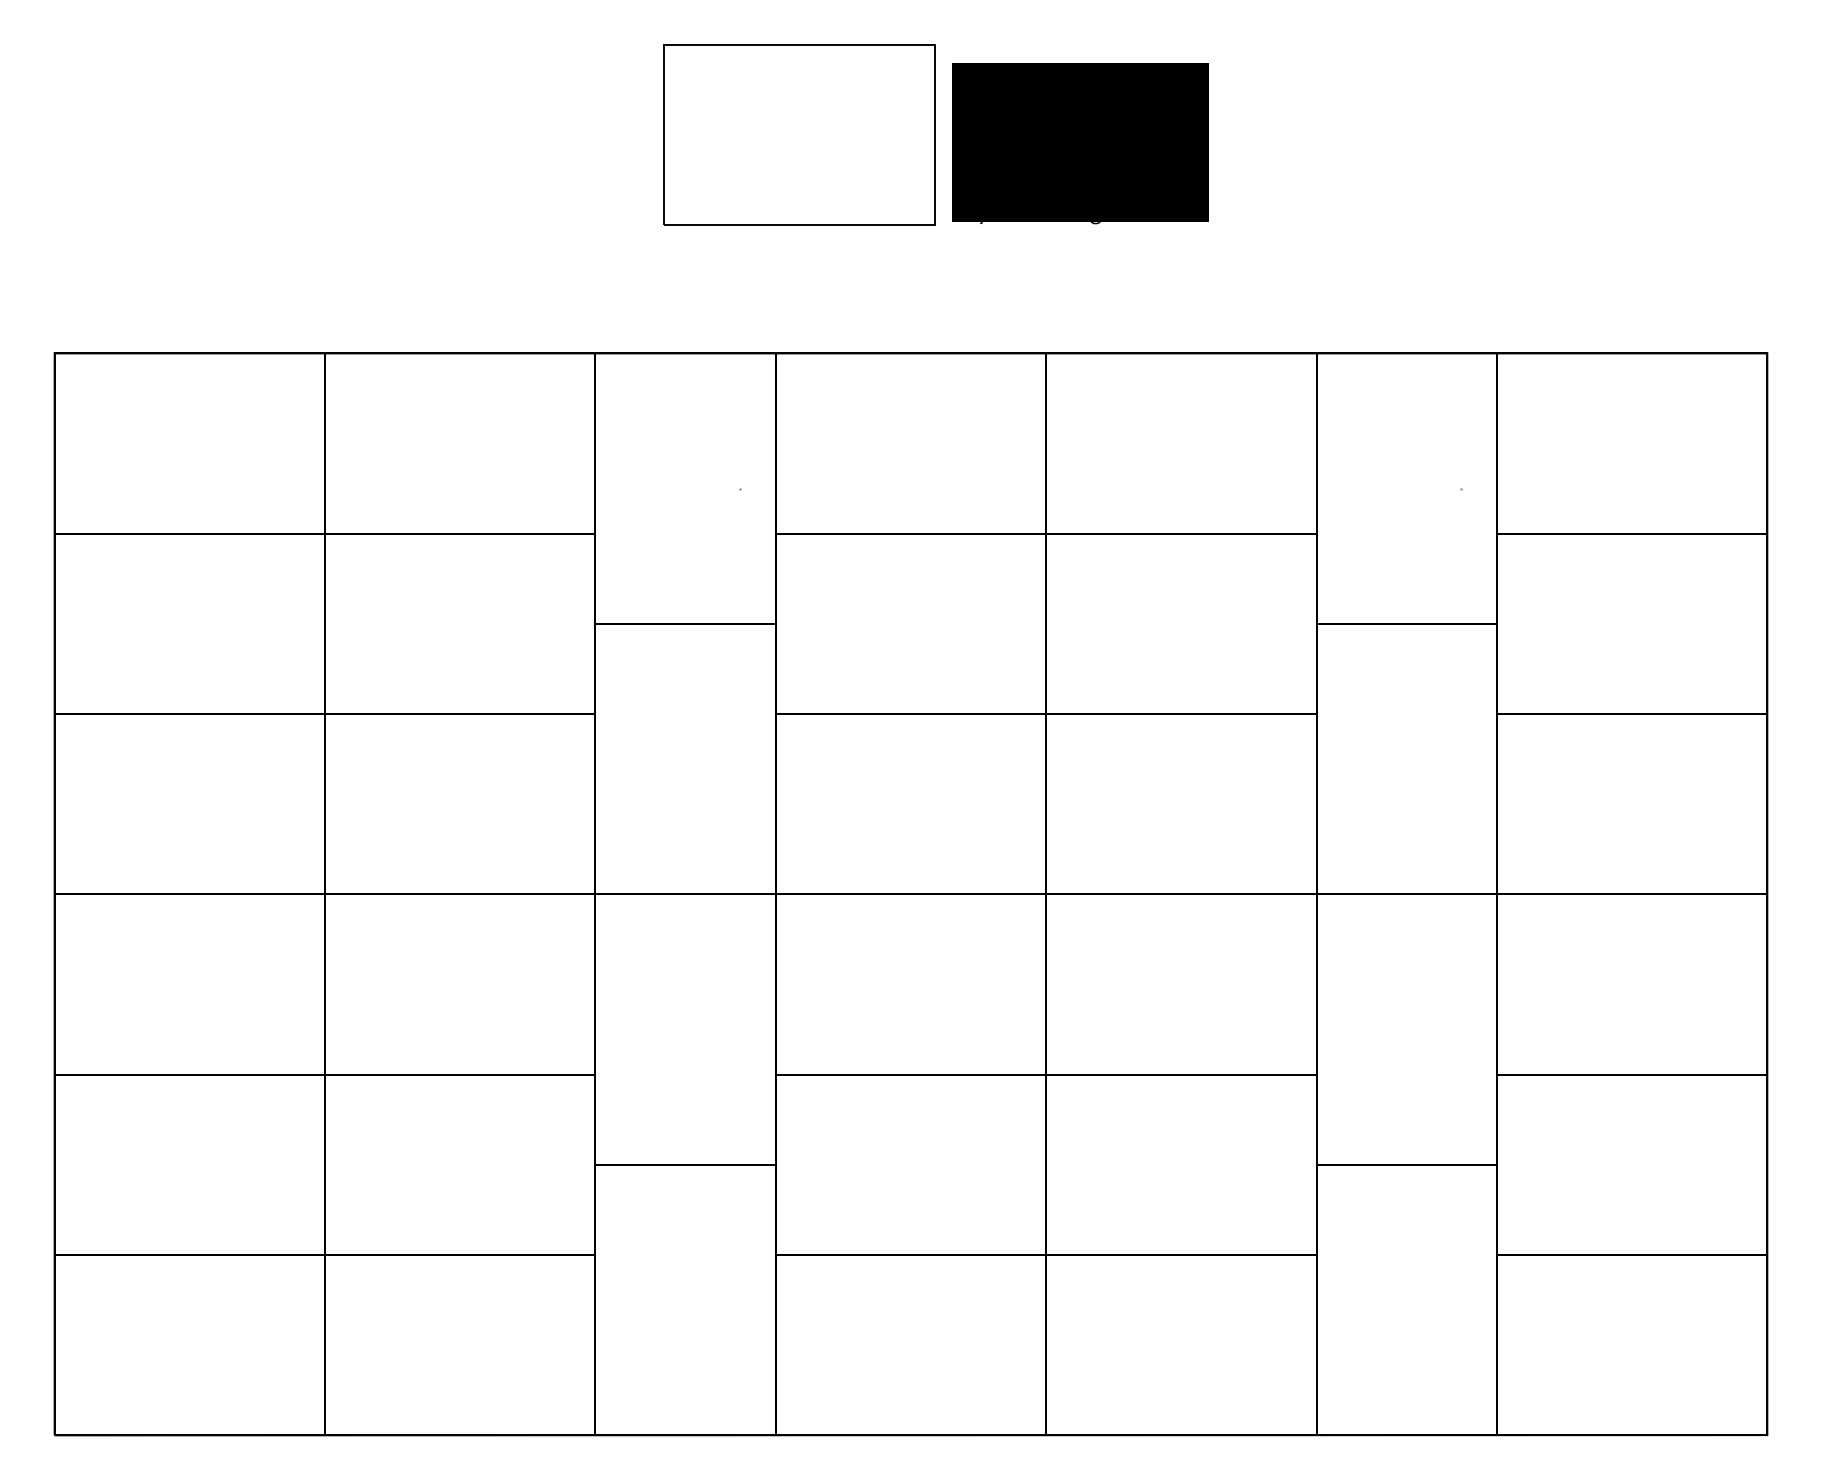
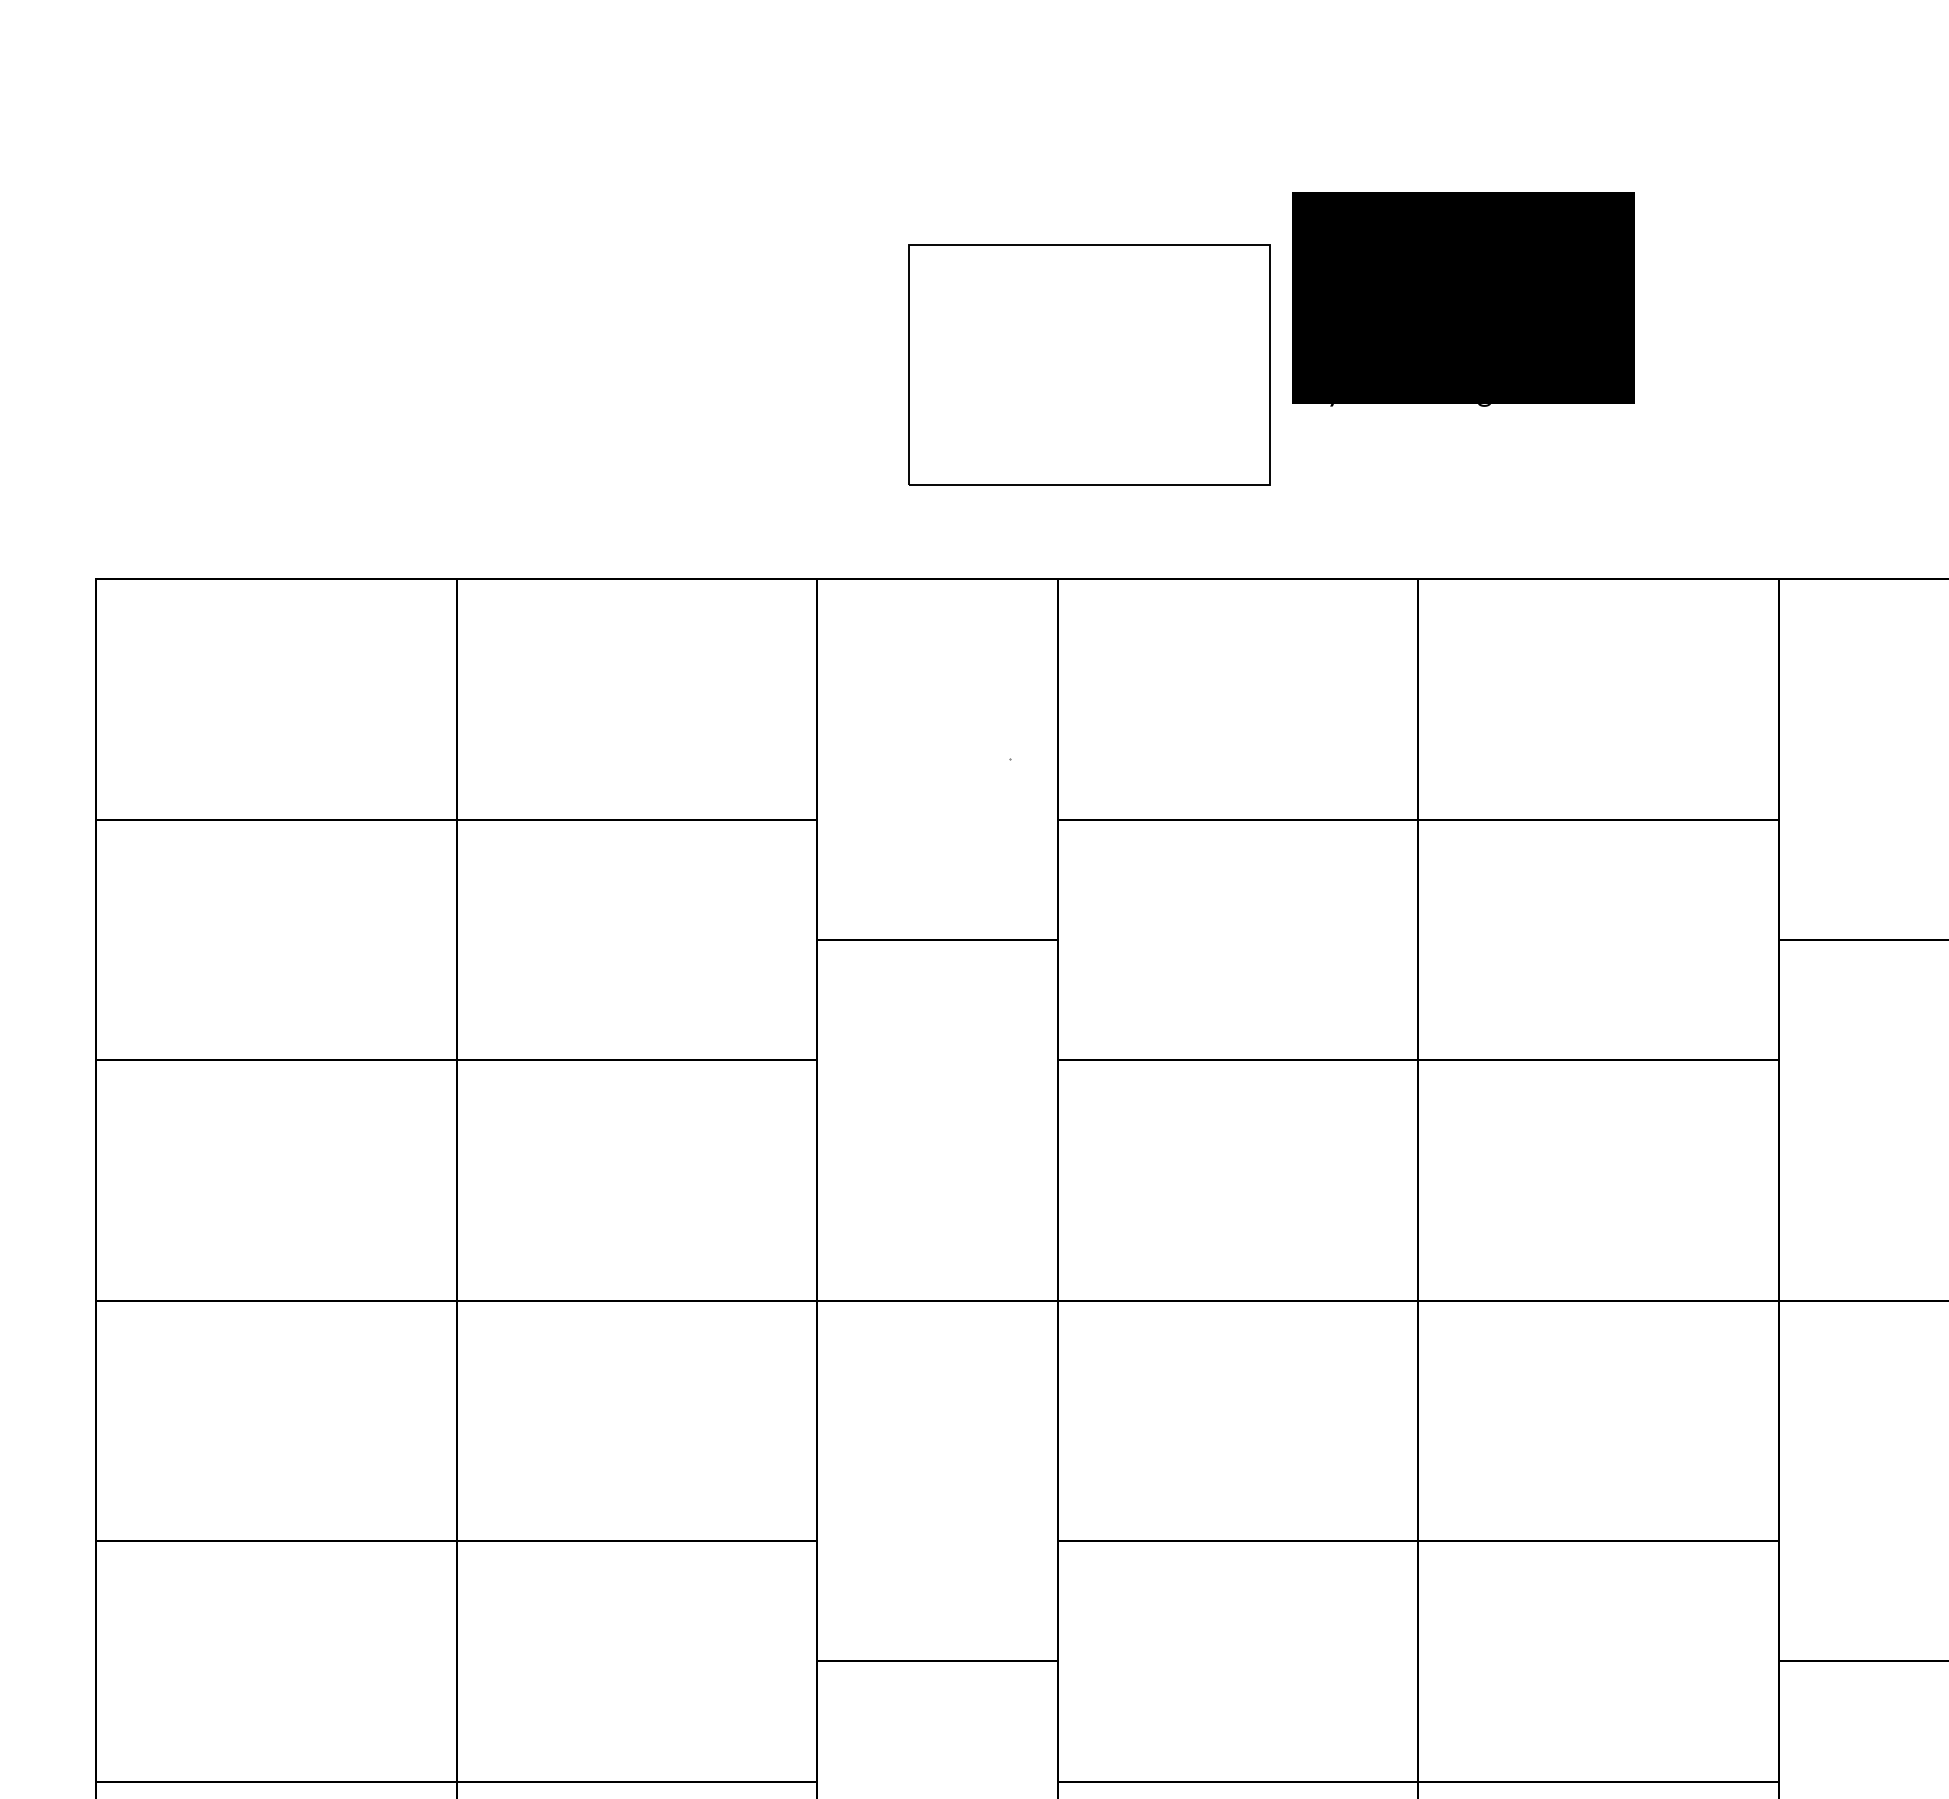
part: (799, 134) -> (1089, 364), moved

